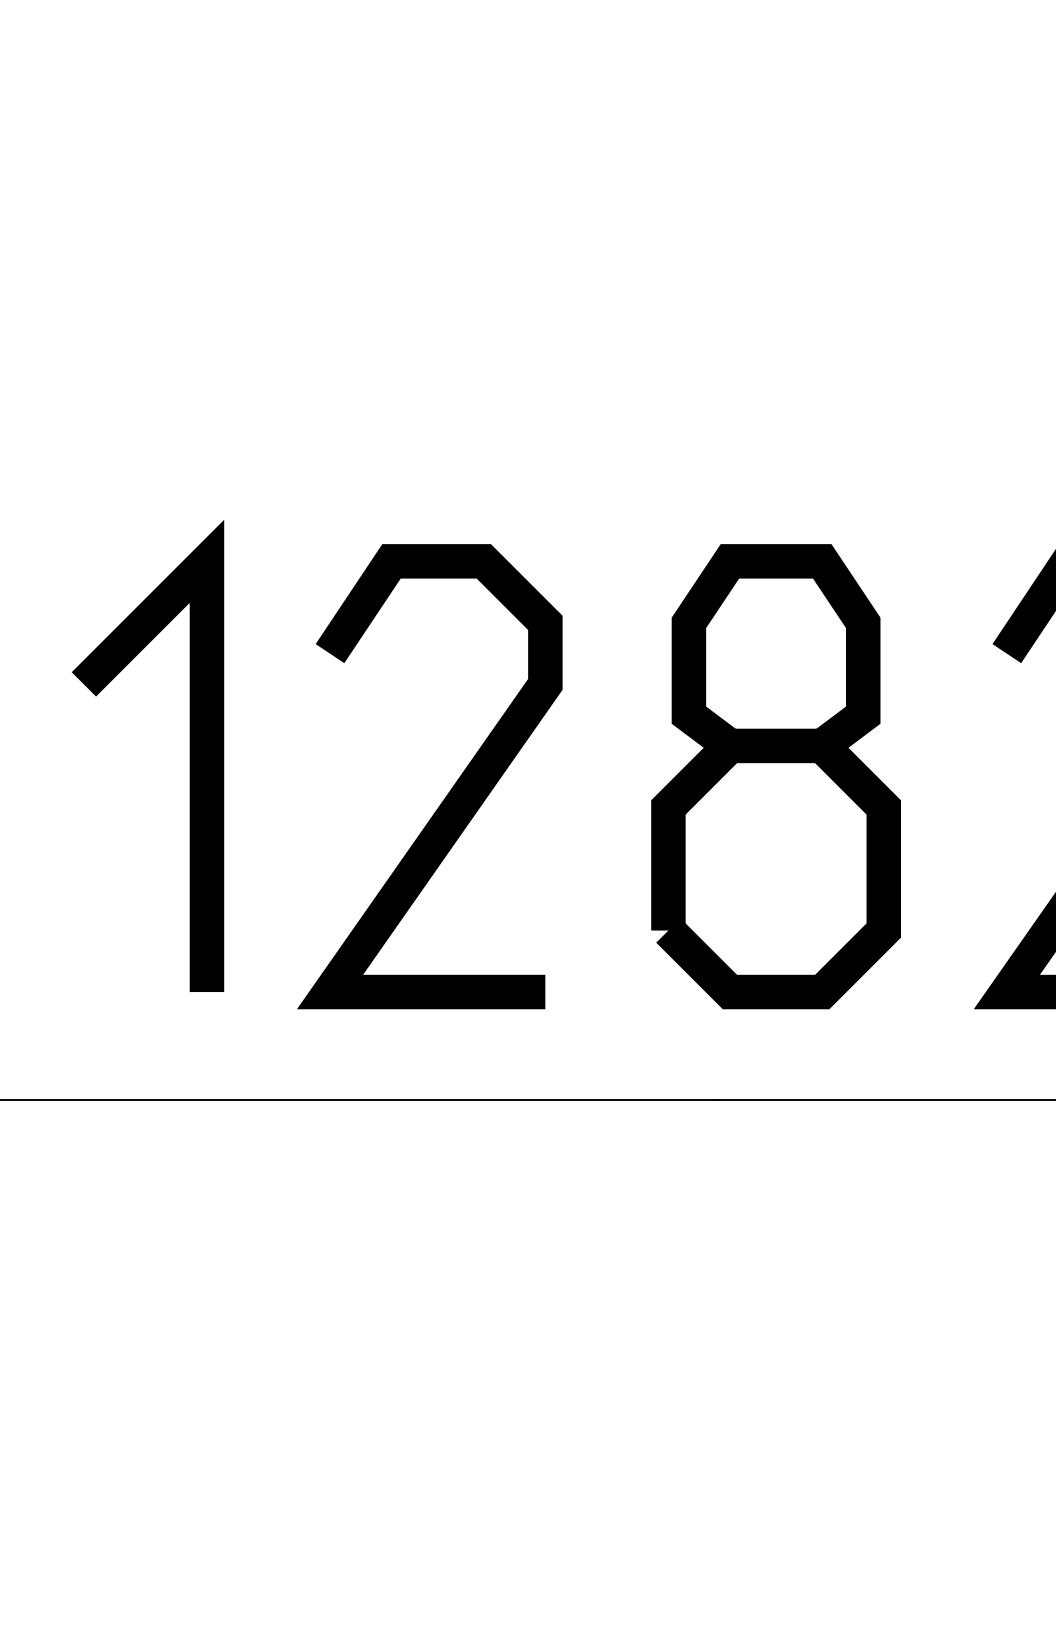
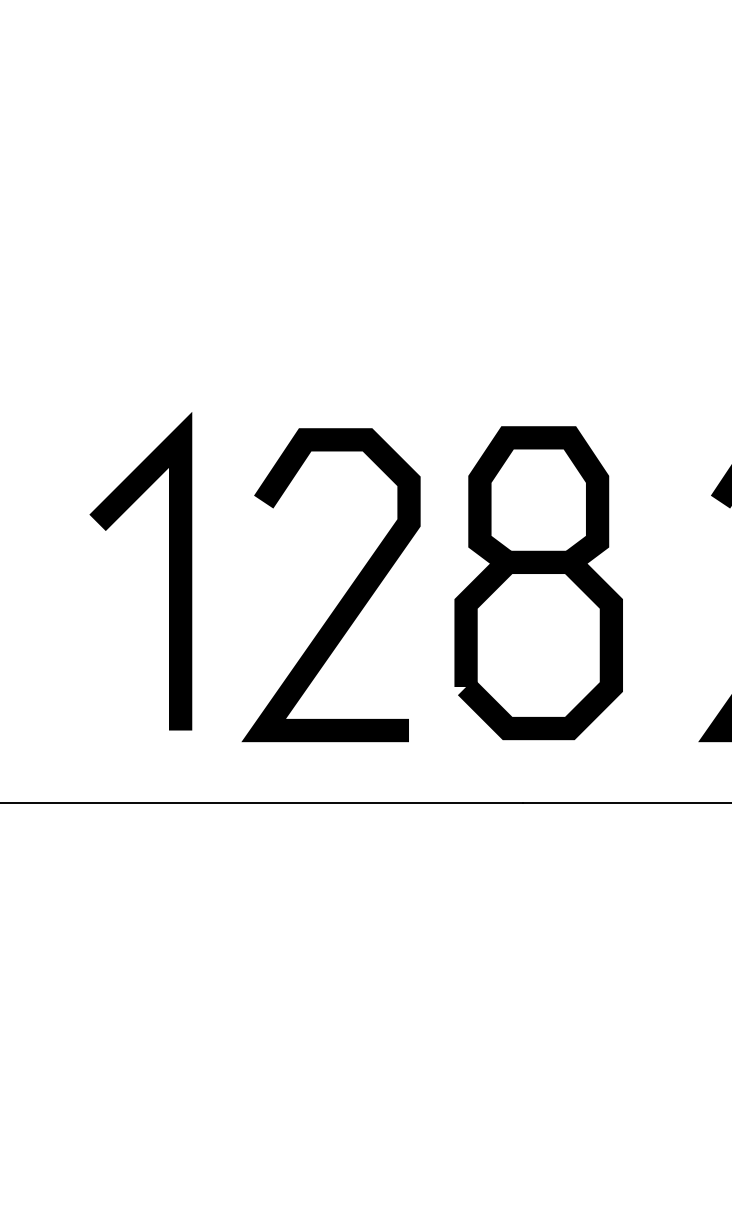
part: (775, 777) -> (538, 583), moved

